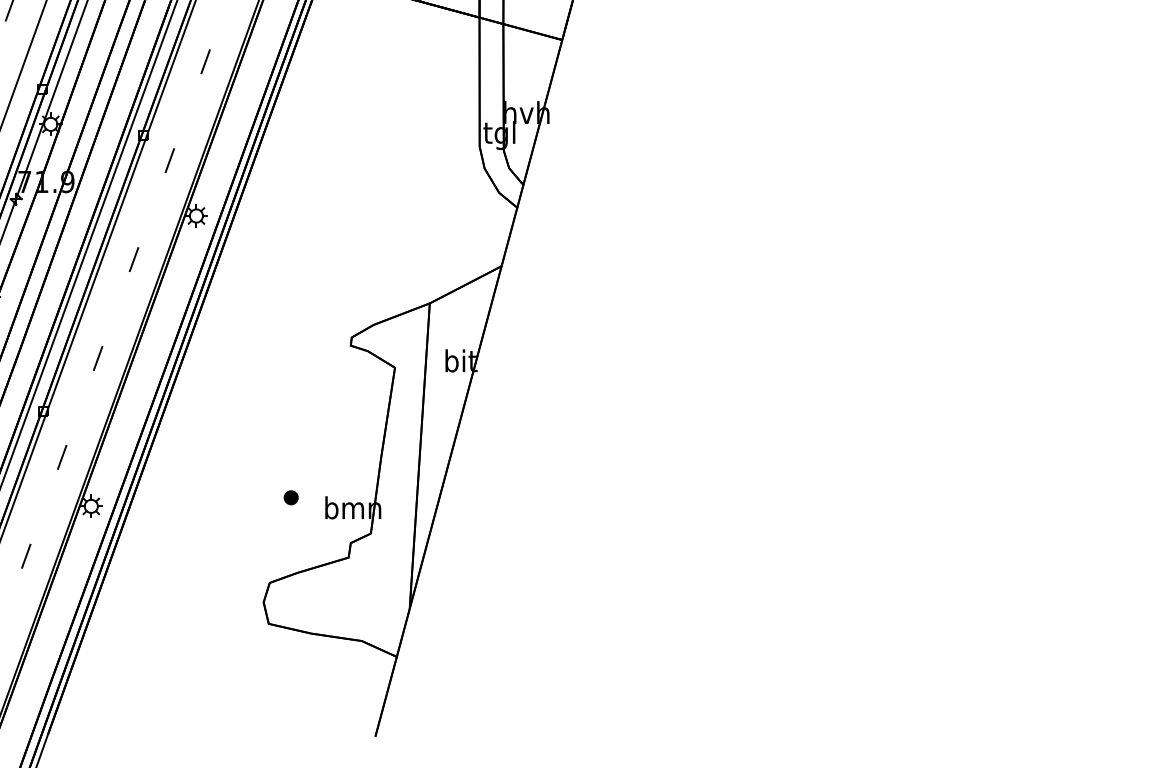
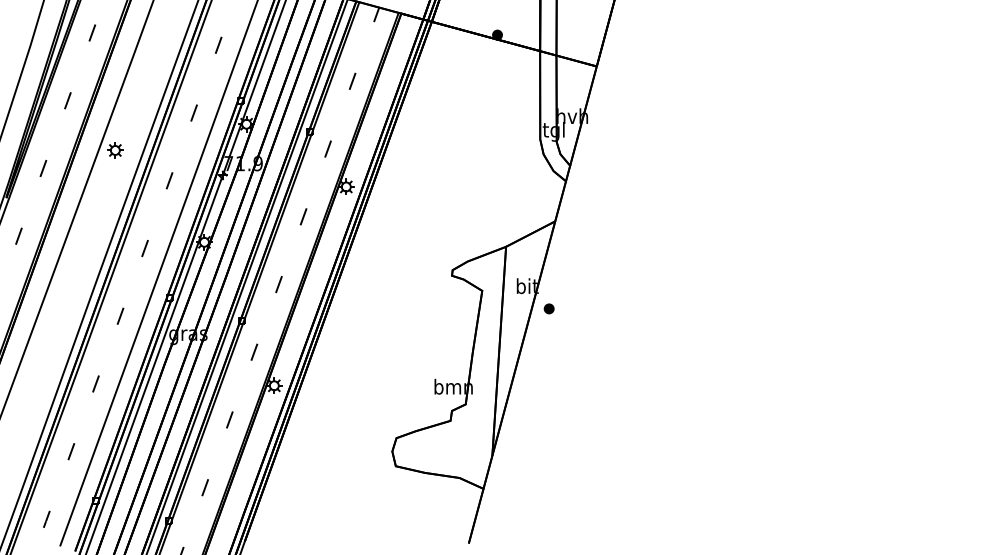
part: (290, 497) -> (548, 308), moved

